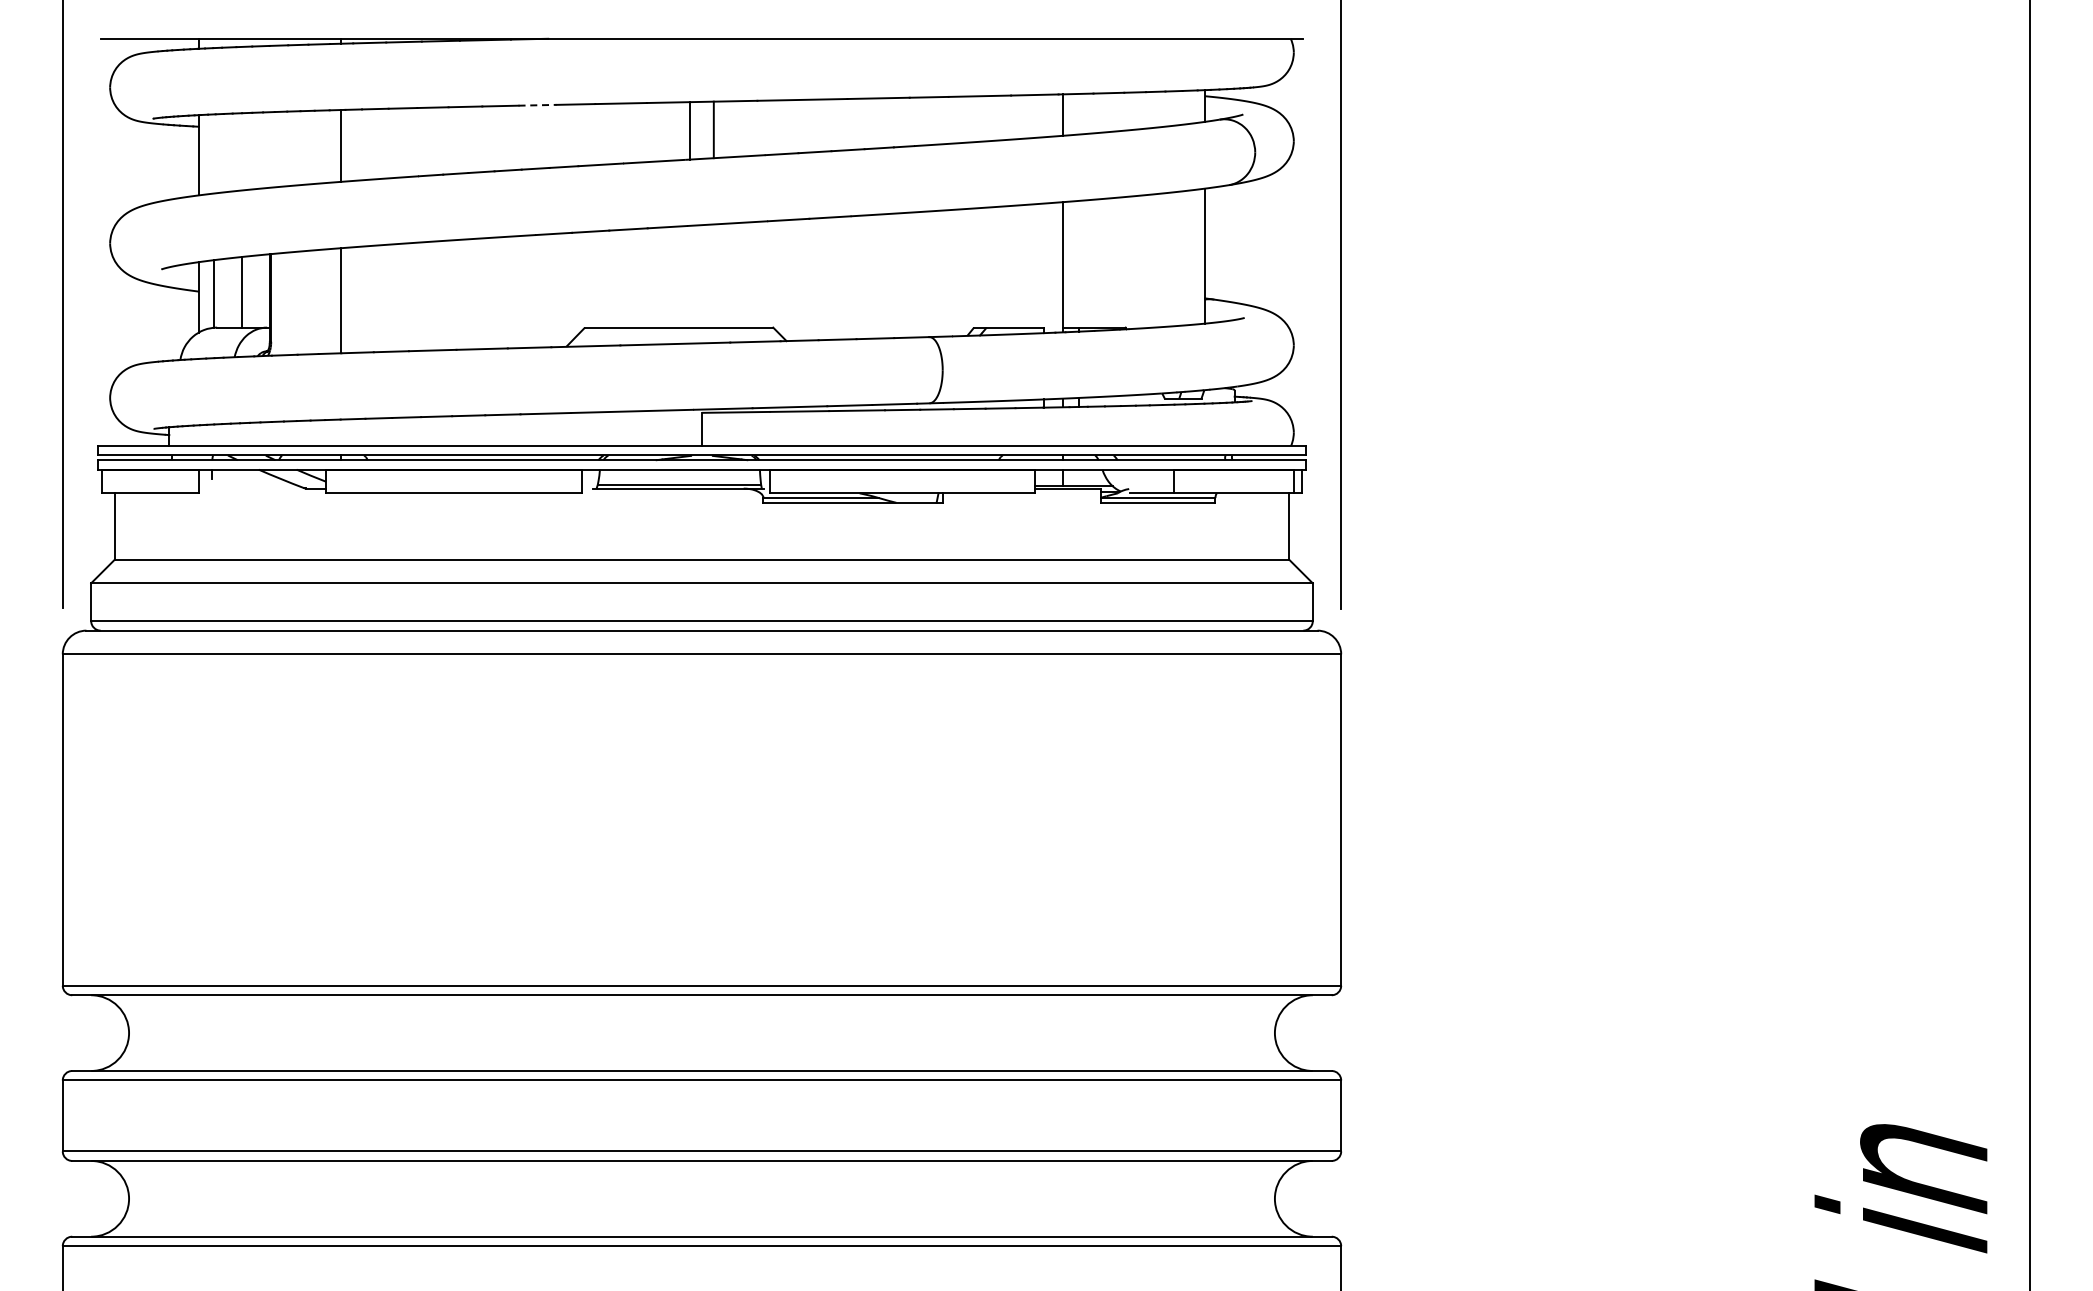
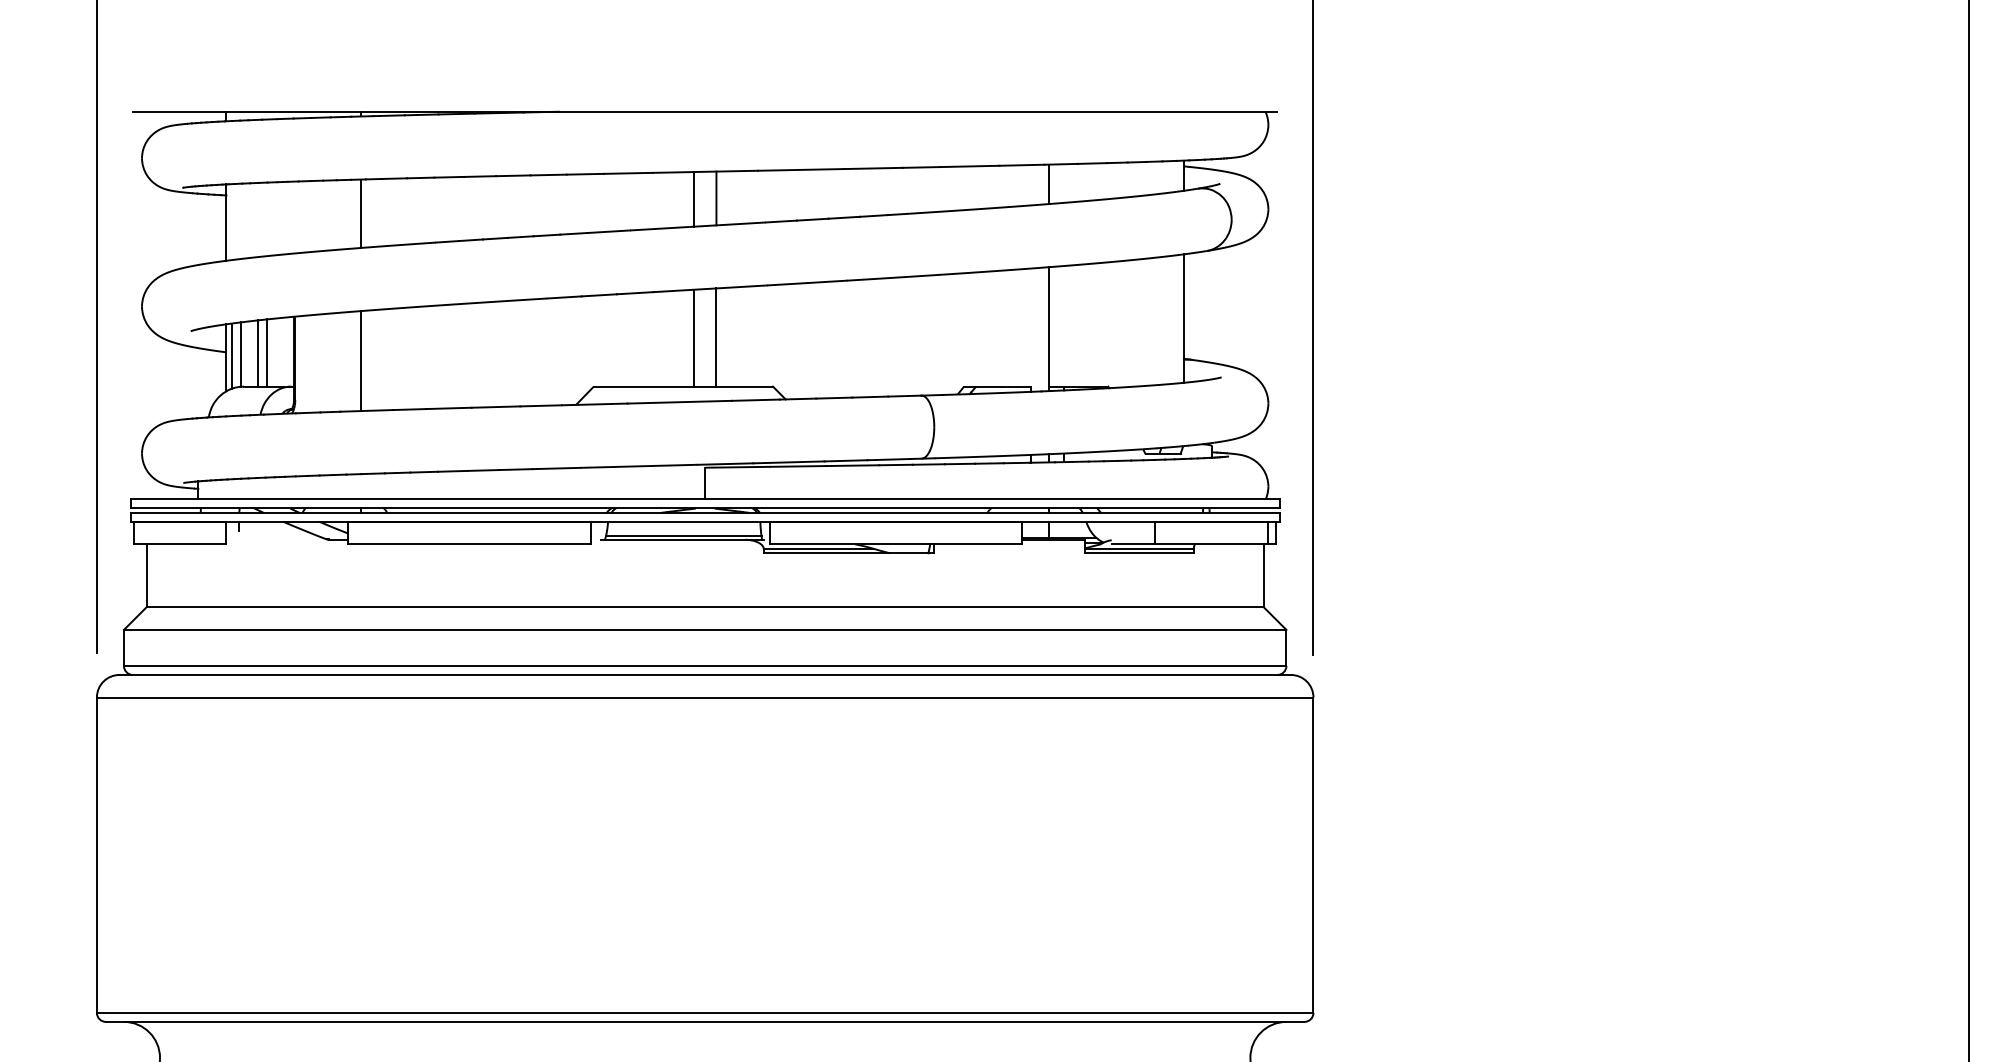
line: (537, 105) -> (548, 175), dashed -> solid
line: (713, 275) -> (716, 337), added
line: (690, 276) -> (694, 337), added
line: (232, 292) -> (258, 353), added
line: (204, 295) -> (231, 356), added

